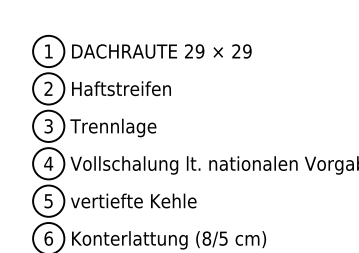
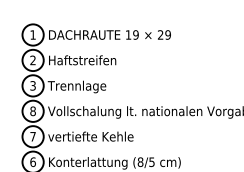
text: (187, 50) -> (127, 34), 29 -> 19
text: (49, 164) -> (33, 111), 4 -> 8
text: (47, 200) -> (32, 136), 5 -> 7

